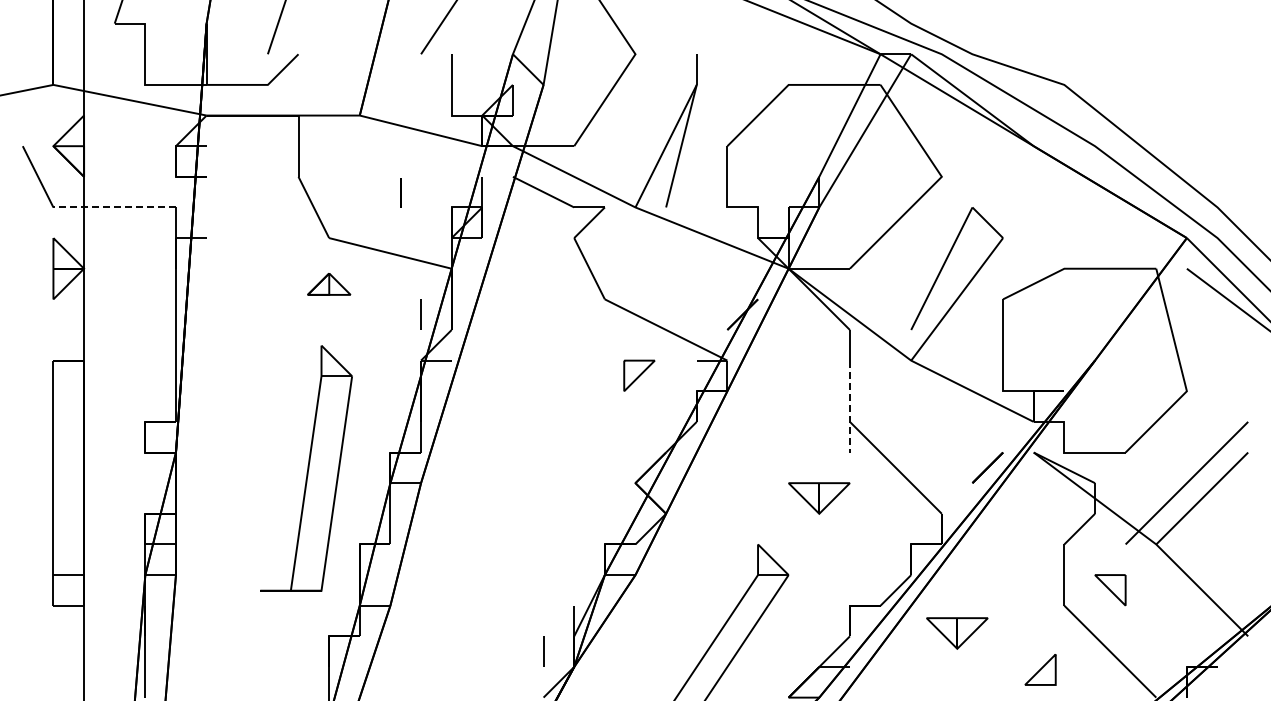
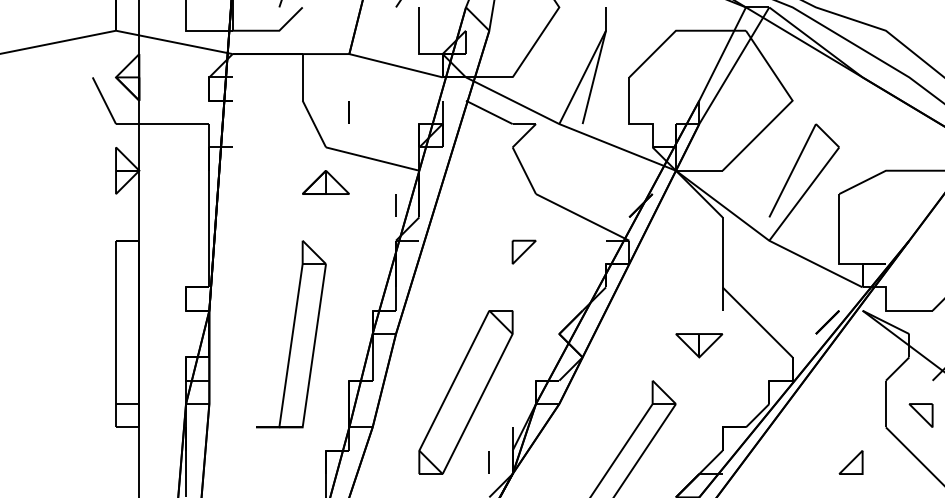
line: (400, 192) -> (349, 111), moved
line: (114, 207) -> (162, 124), dashed -> solid
part: (329, 284) -> (326, 182), size x1.43
part: (639, 375) -> (524, 252), moved
line: (849, 406) -> (722, 275), dashed -> solid
part: (306, 468) -> (291, 334), moved
part: (512, 559) -> (465, 392), added
part: (957, 633) -> (804, 448), removed
part: (1040, 669) -> (851, 462), moved

